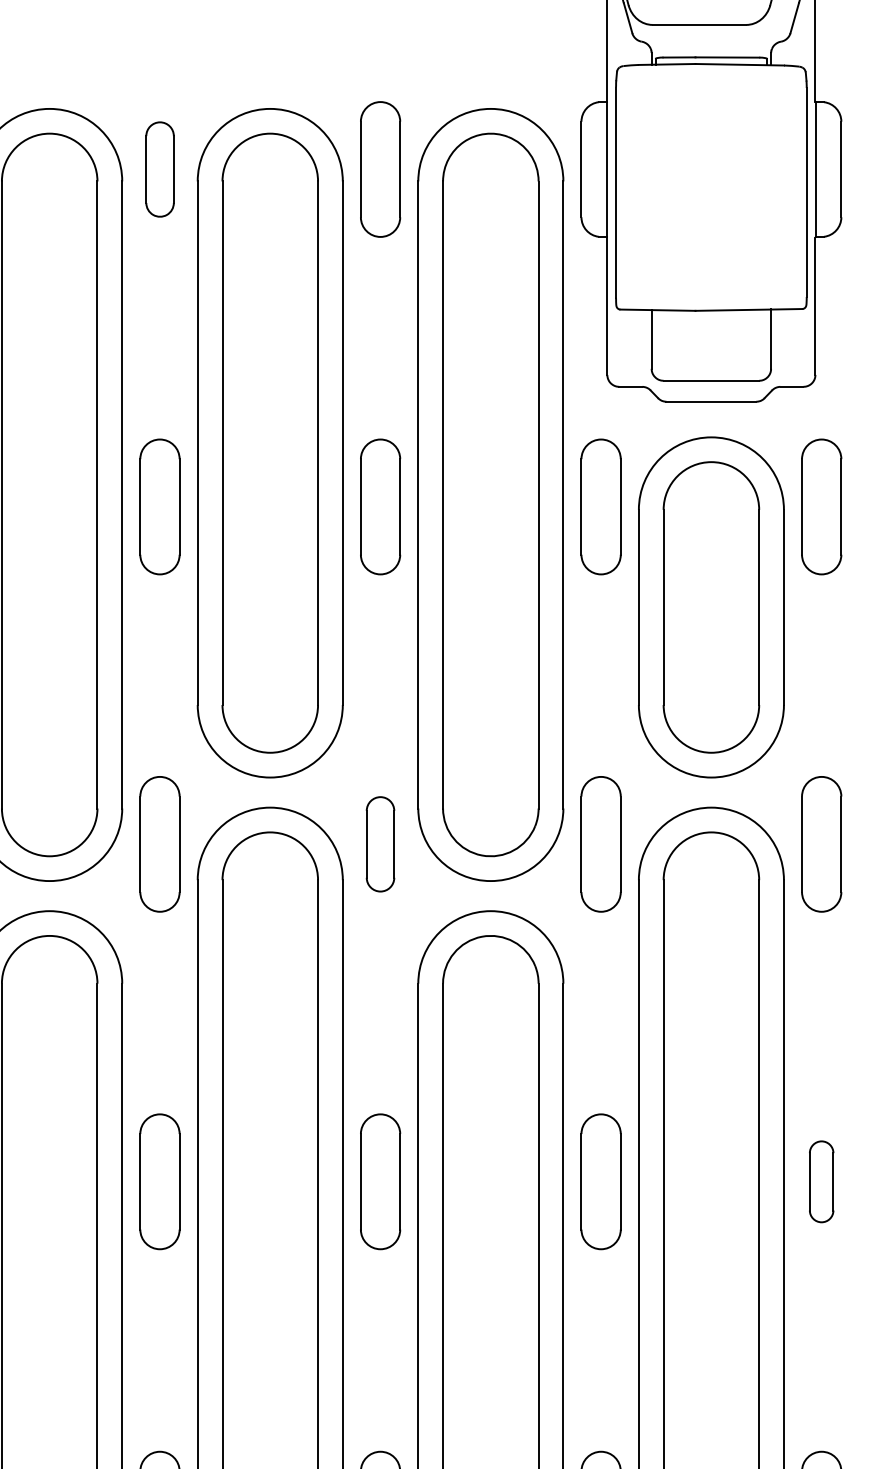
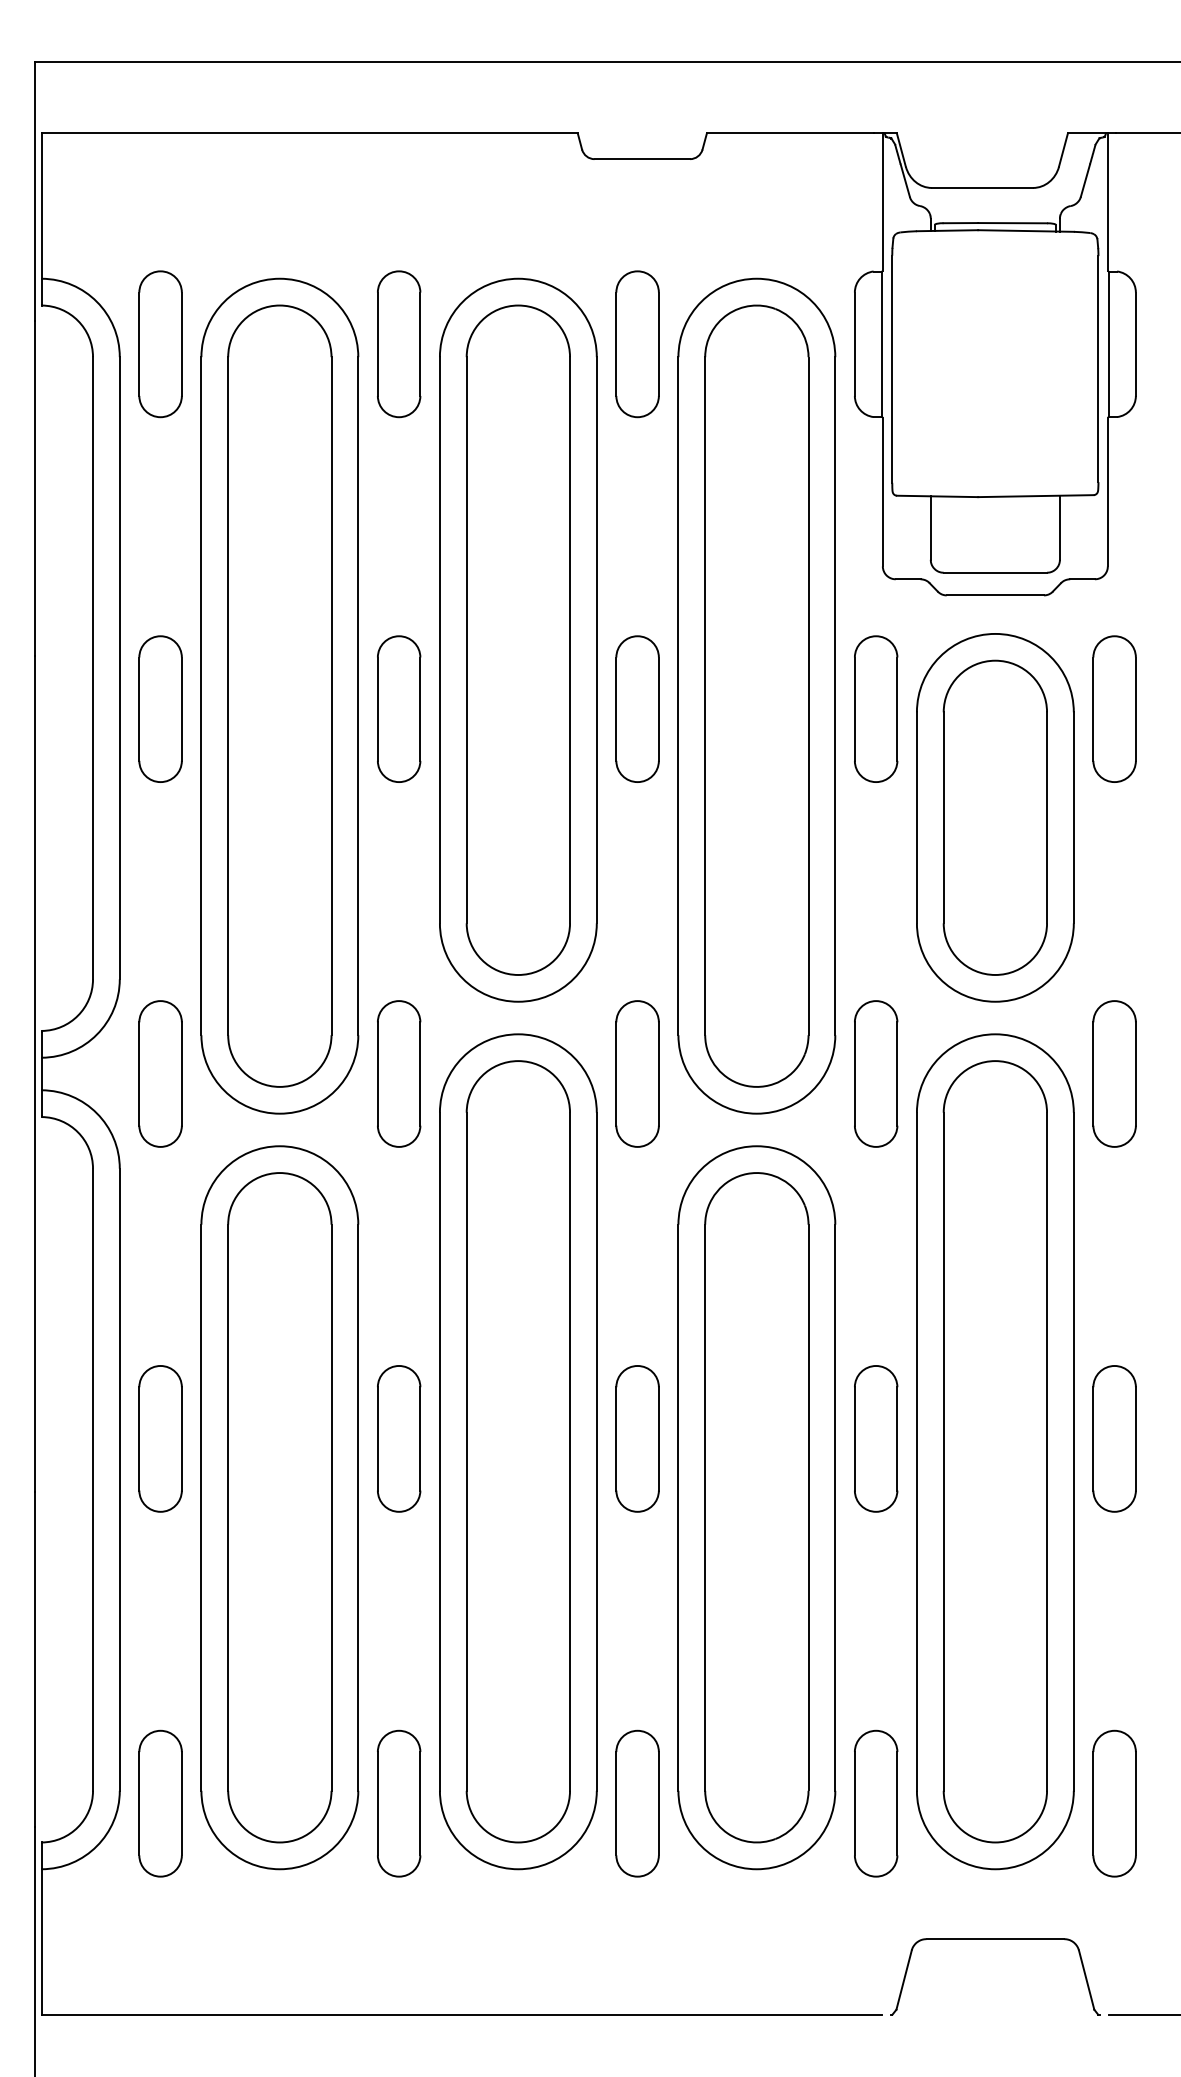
part: (160, 169) -> (399, 344), size x1.43
part: (380, 843) -> (637, 1073), size x1.43
part: (821, 1181) -> (1114, 1438), size x1.67

